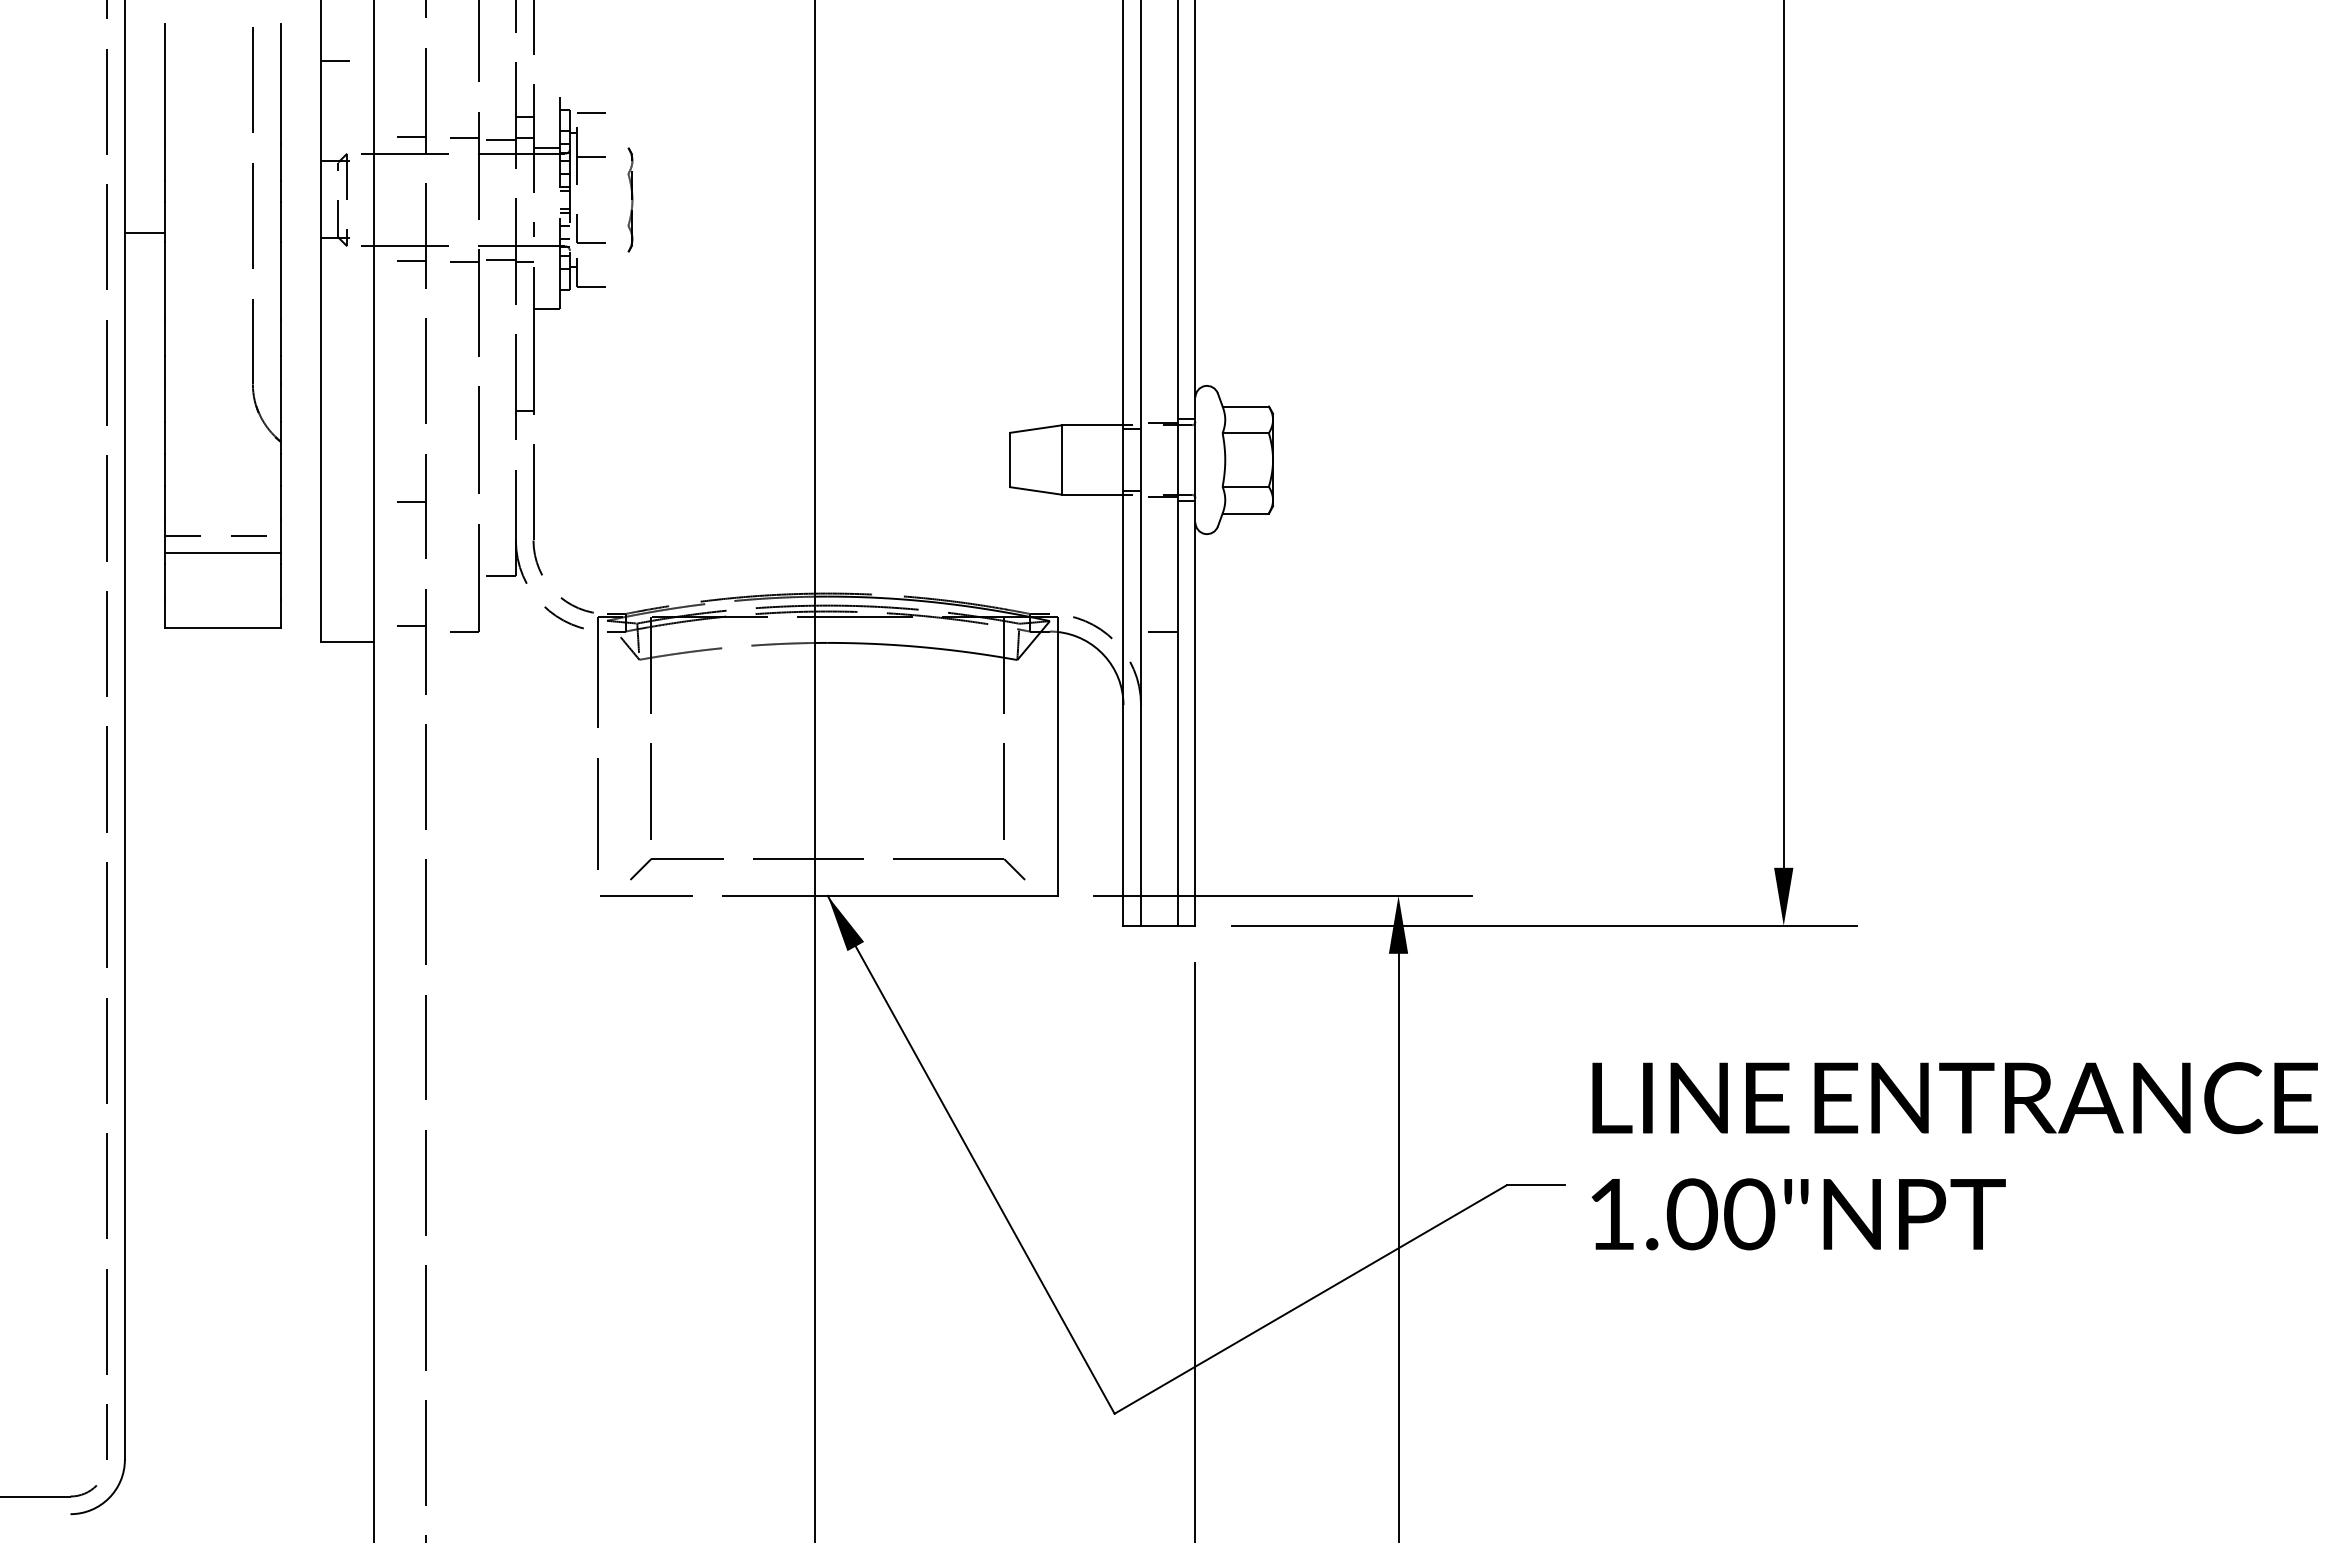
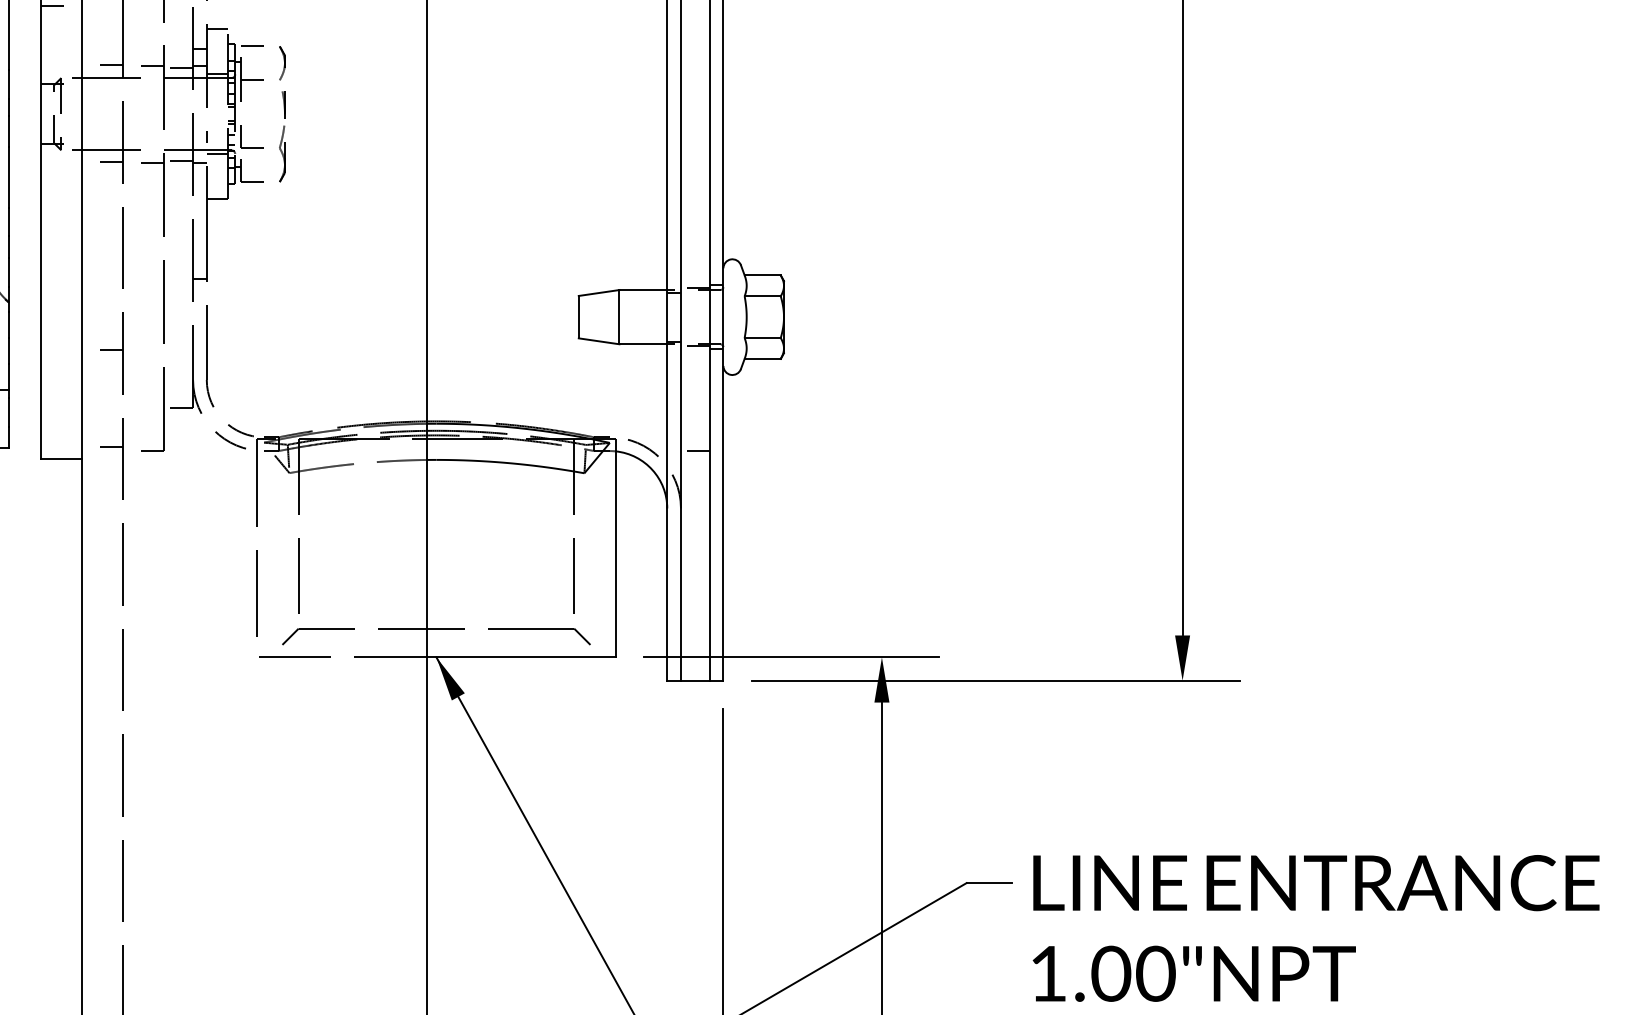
line: (546, 91) -> (216, 29), added
part: (630, 199) -> (282, 113), size x1.67
line: (546, 251) -> (216, 154), added
text: (1954, 1156) -> (1315, 928), moved

